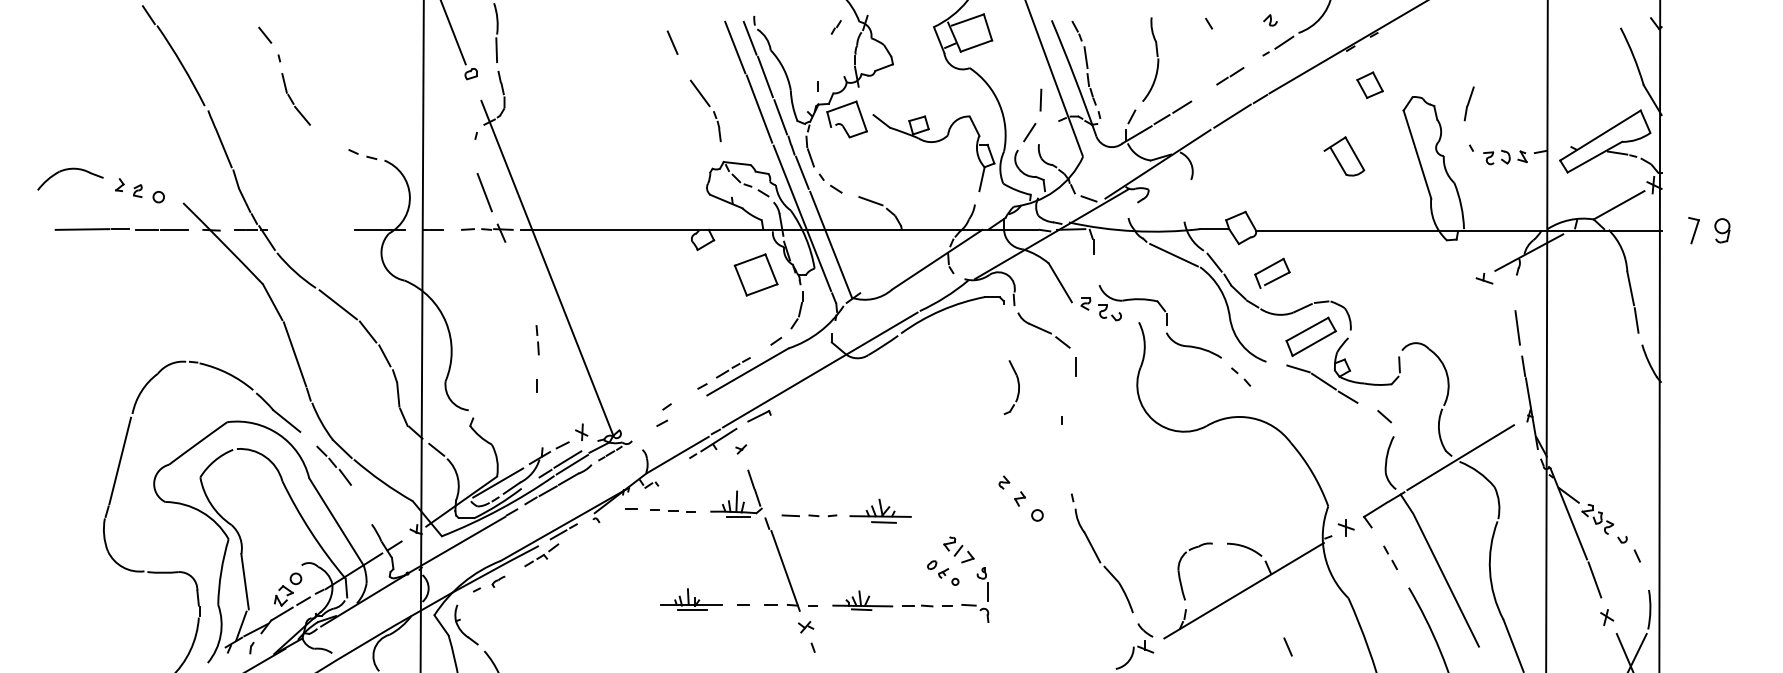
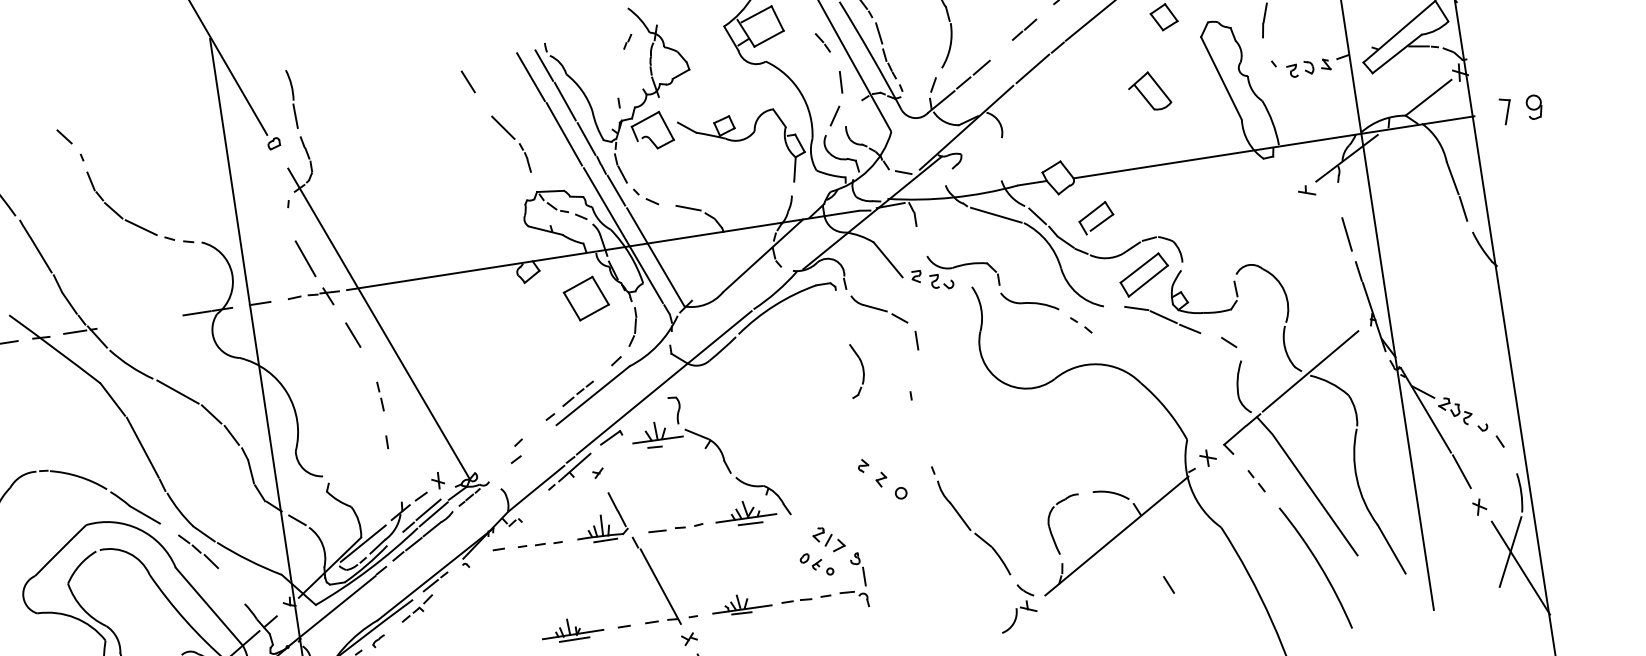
line: (1028, 58) -> (822, 43), added
line: (326, 136) -> (140, 227), added
line: (519, 275) -> (352, 335), added
part: (851, 441) -> (706, 448), added

